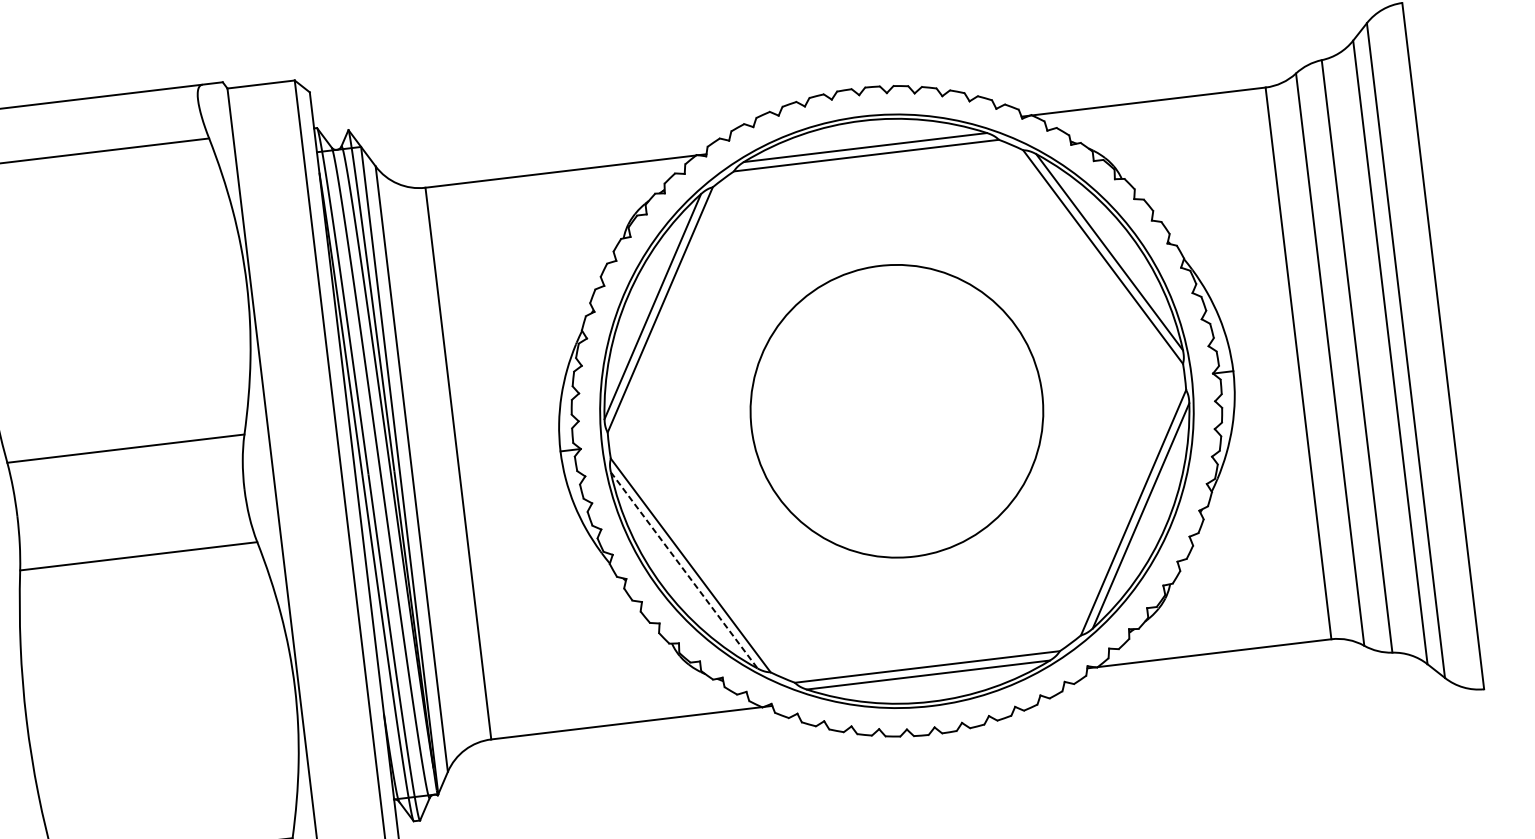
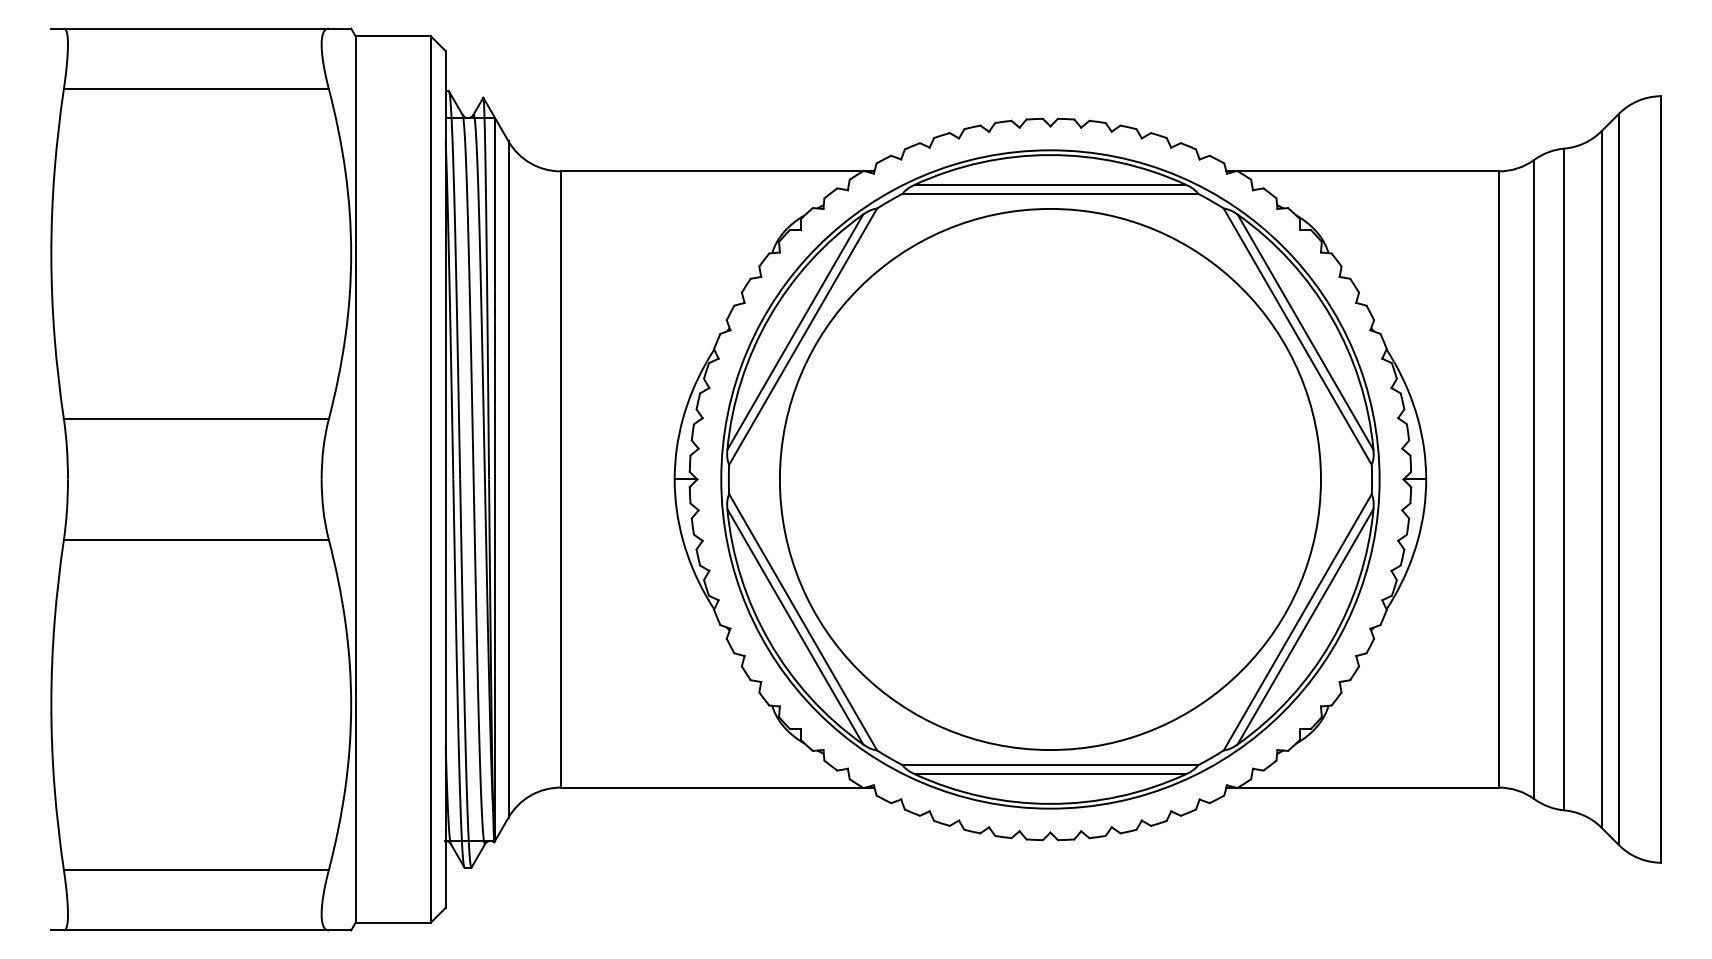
circle: (896, 411) -> (1049, 479), size x1.67
line: (684, 570) -> (795, 626), dashed -> solid

